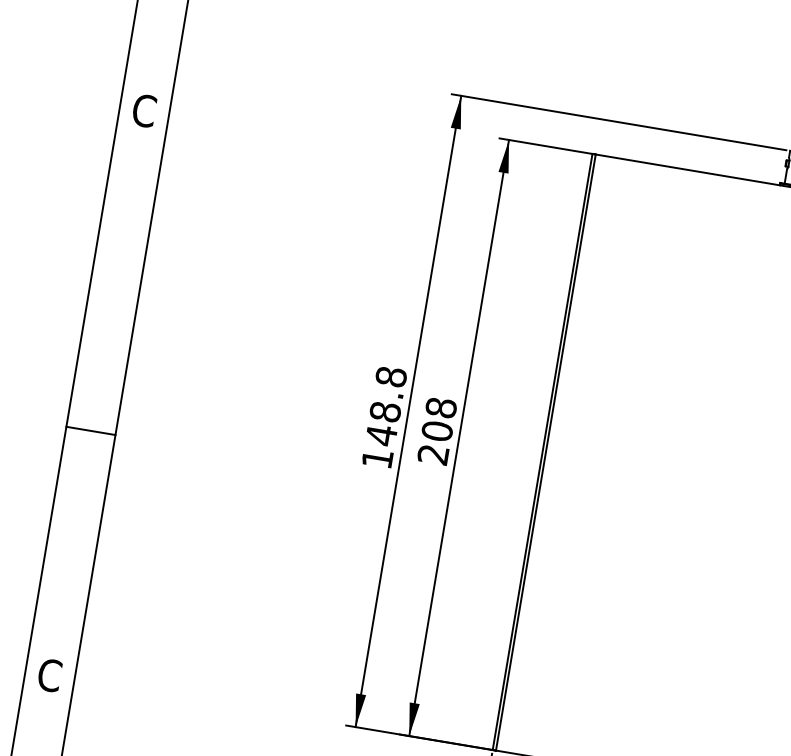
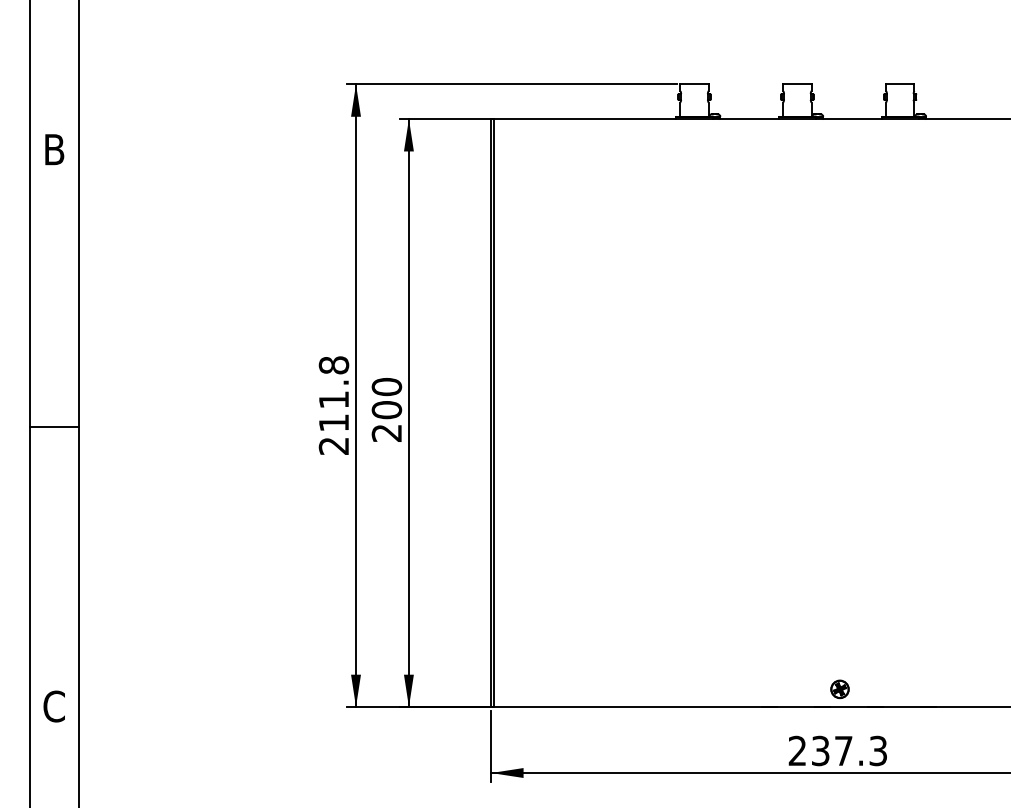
text: (144, 110) -> (54, 149), C -> B
text: (440, 408) -> (386, 387), 208 -> 200
line: (90, 431) -> (54, 427), moved
text: (381, 434) -> (333, 422), 148.8 -> 211.8

